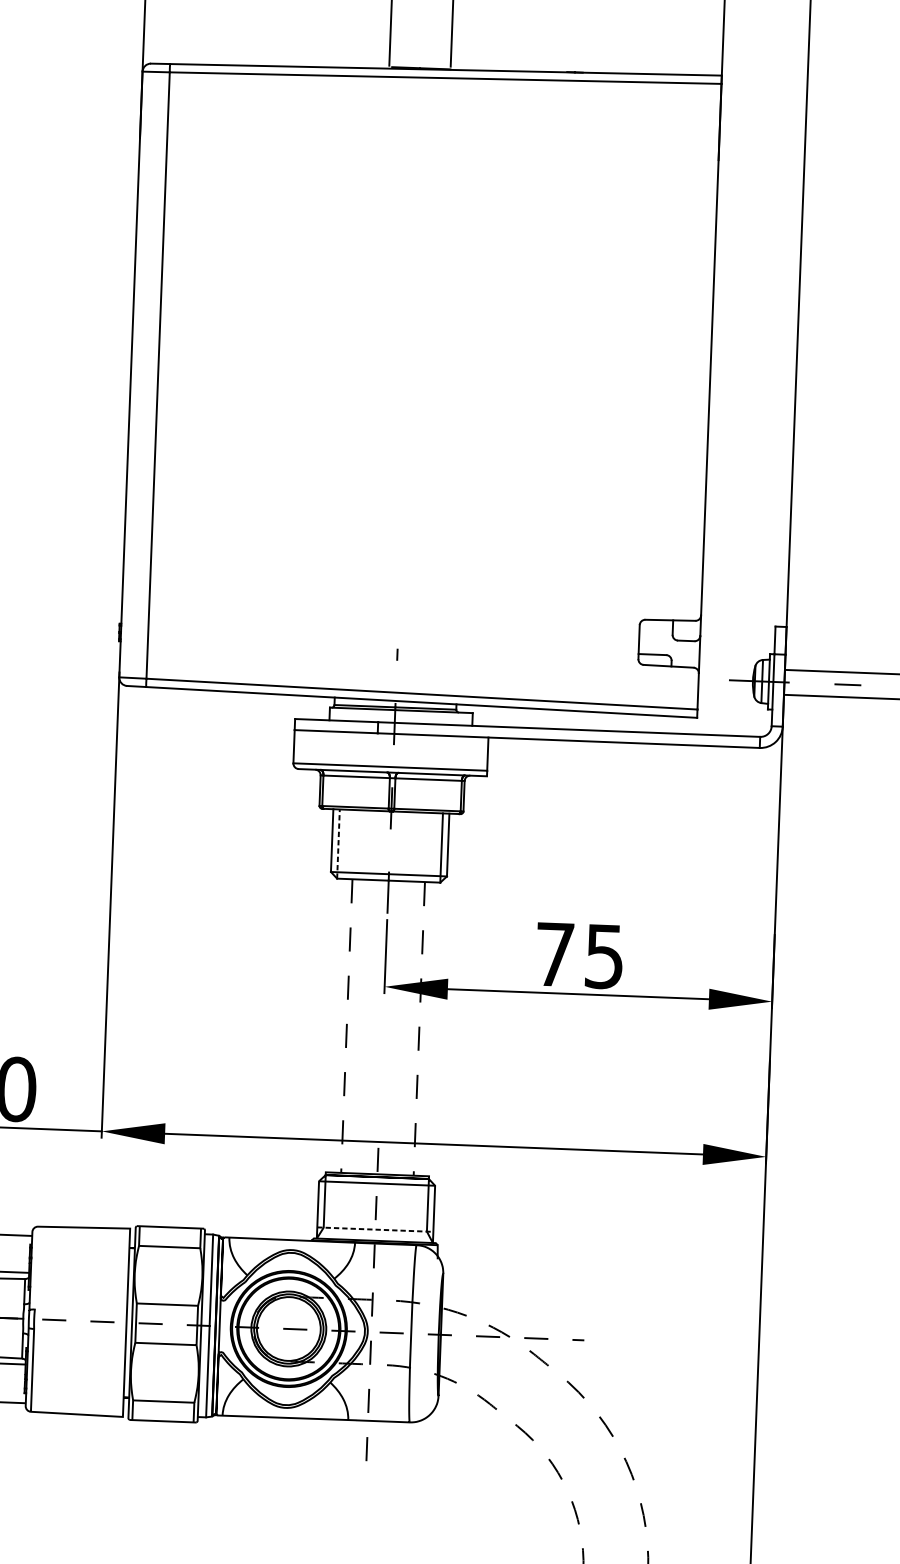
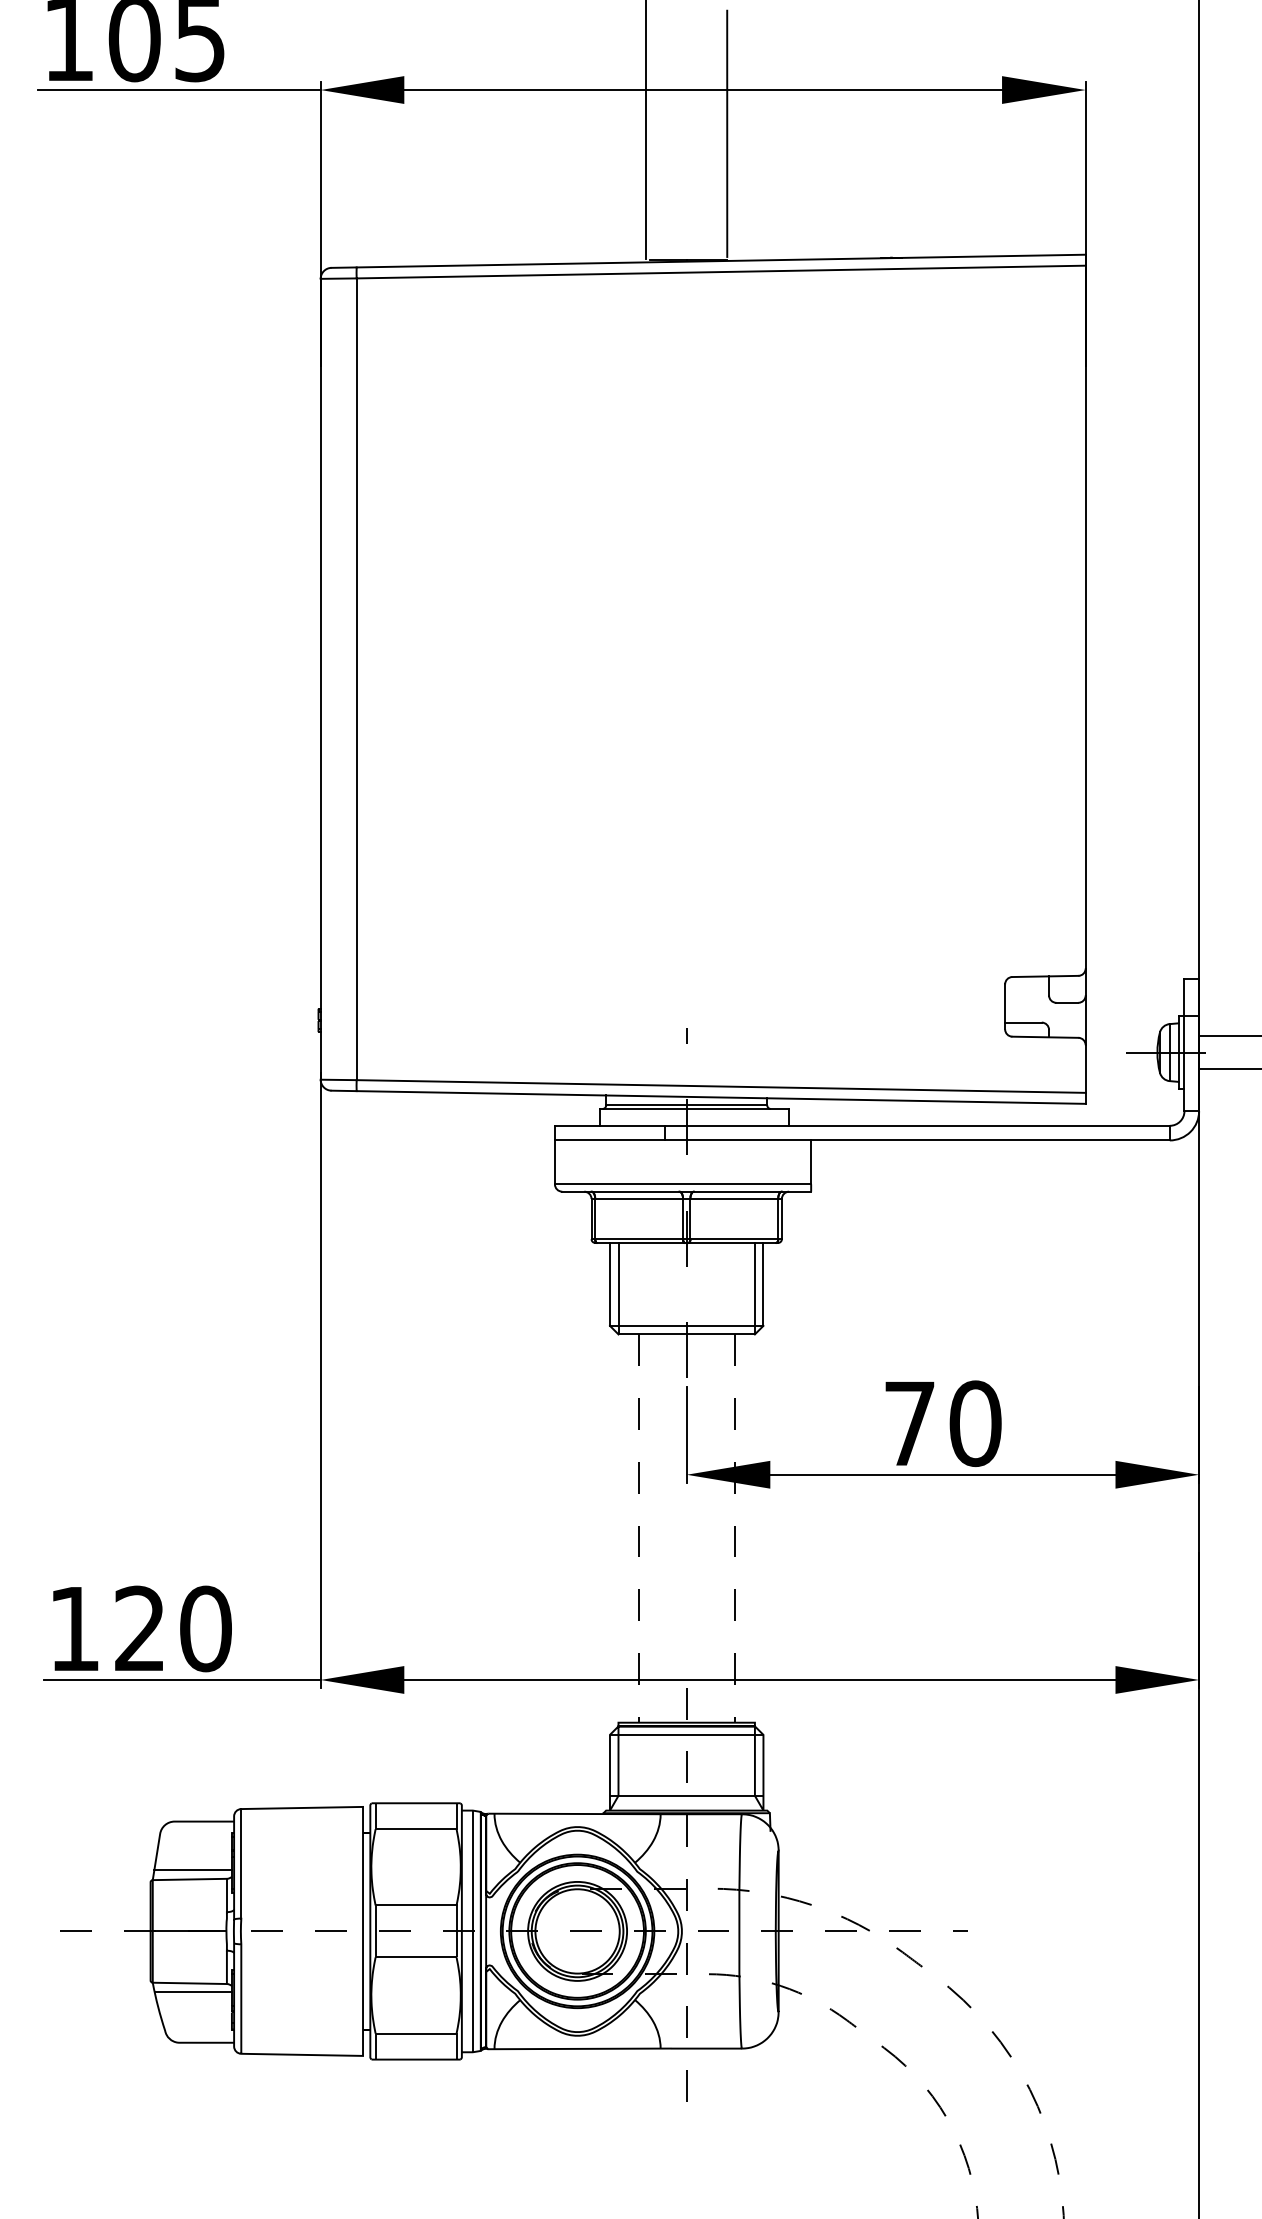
line: (338, 843) -> (618, 1288), dashed -> solid
text: (604, 956) -> (975, 1423), 75 -> 70
line: (375, 1229) -> (686, 1795), dashed -> solid
line: (36, 1267) -> (241, 1863), added

